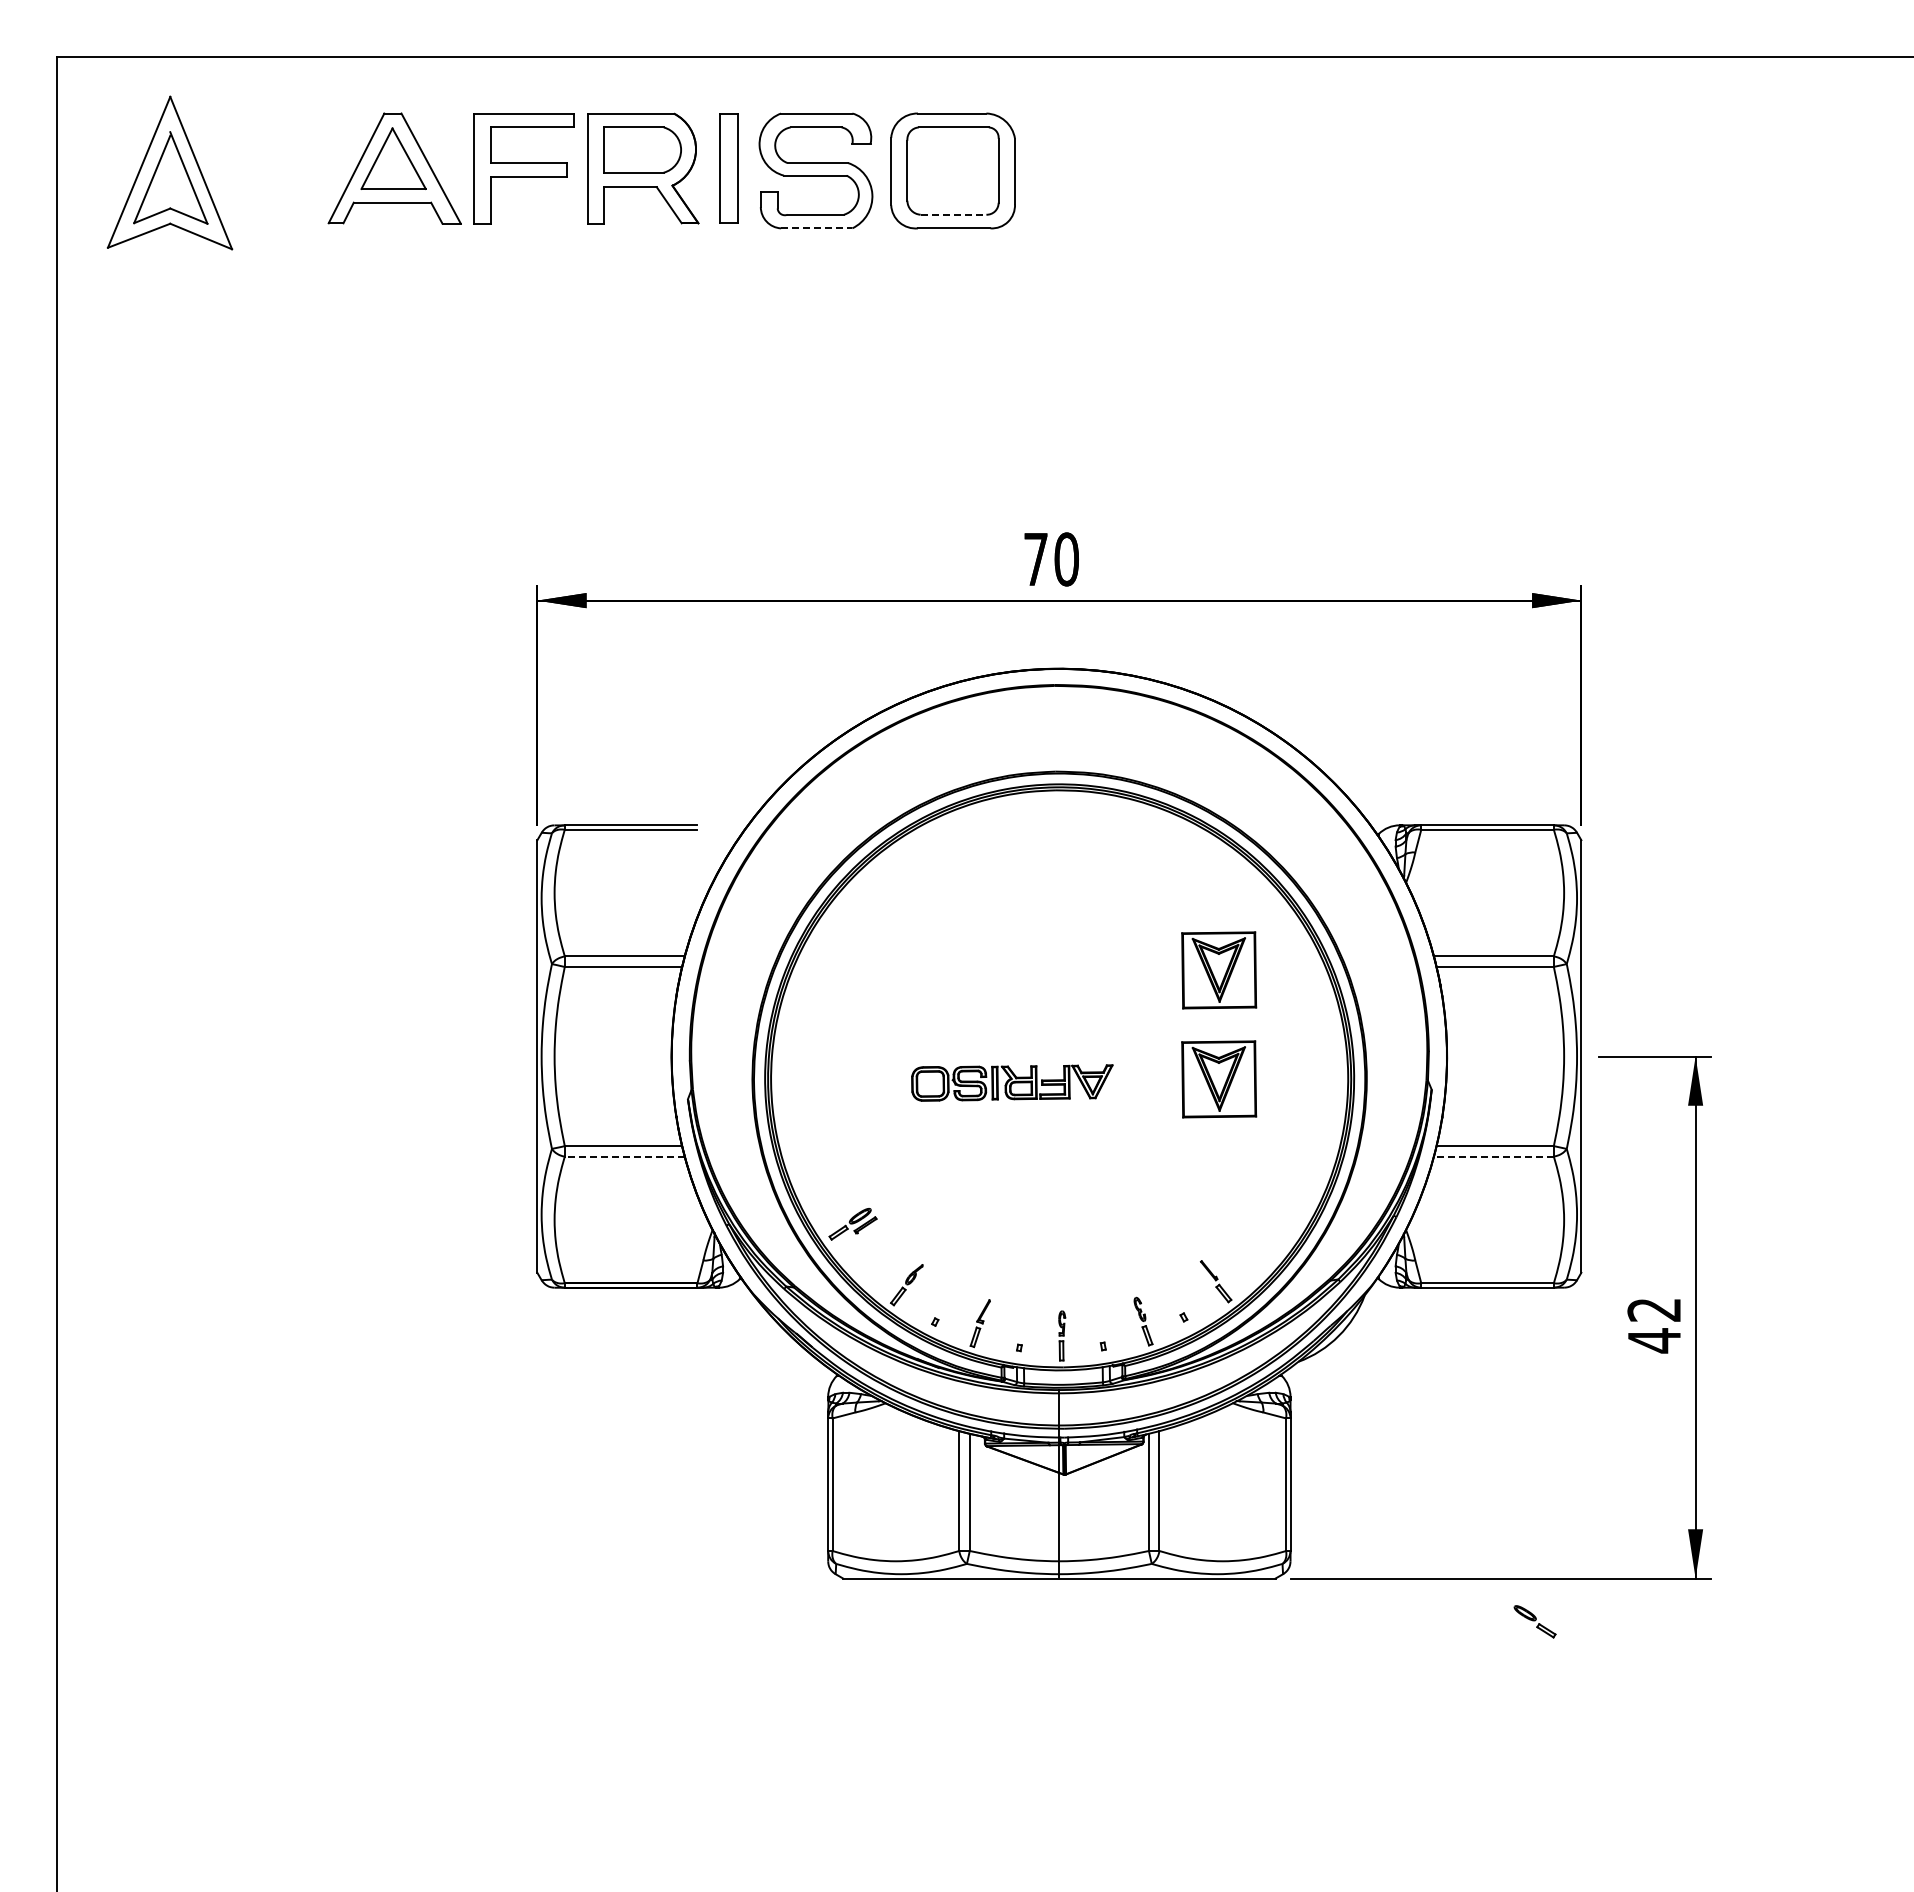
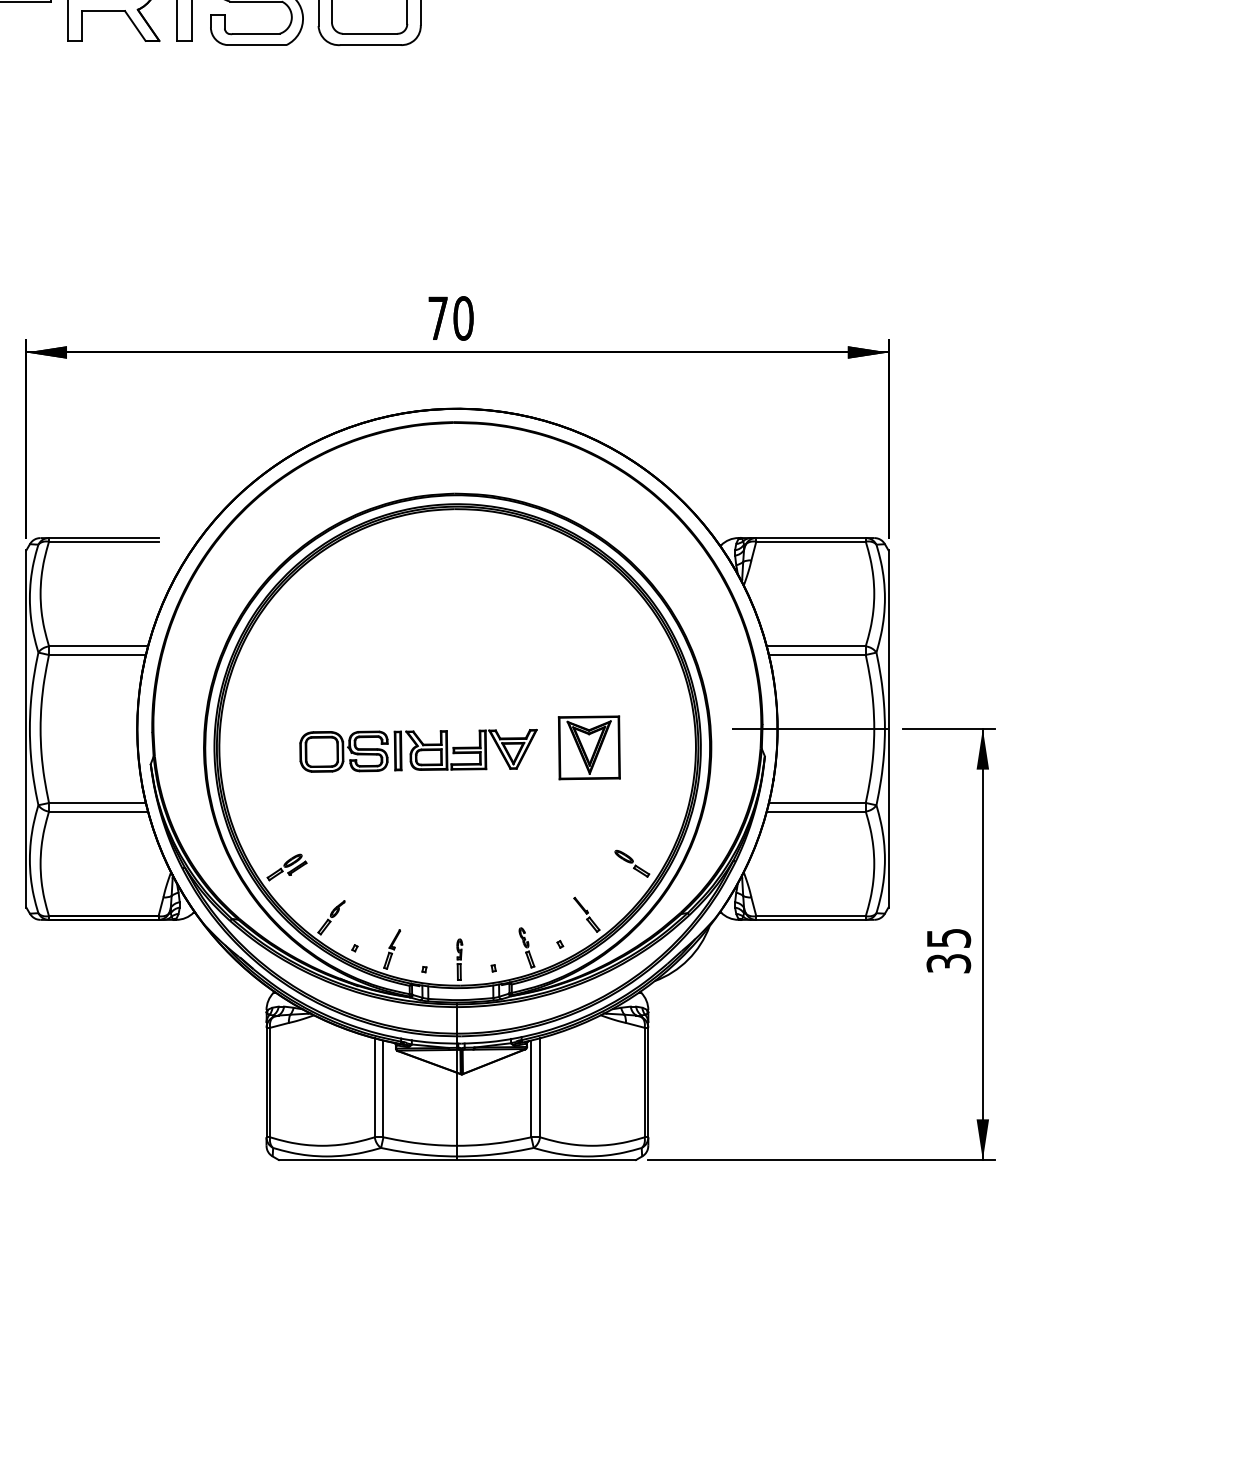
line: (953, 214) -> (370, 33), dashed -> solid
line: (816, 228) -> (256, 45), dashed -> solid
part: (1219, 970) -> (589, 657), removed
line: (1487, 1056) -> (810, 728), added
part: (1012, 1082) -> (418, 750), size x1.43
line: (624, 1156) -> (98, 811), dashed -> solid
line: (1493, 1156) -> (815, 811), dashed -> solid
text: (1654, 1325) -> (948, 951), 42 -> 35
part: (1534, 1621) -> (631, 863), moved

